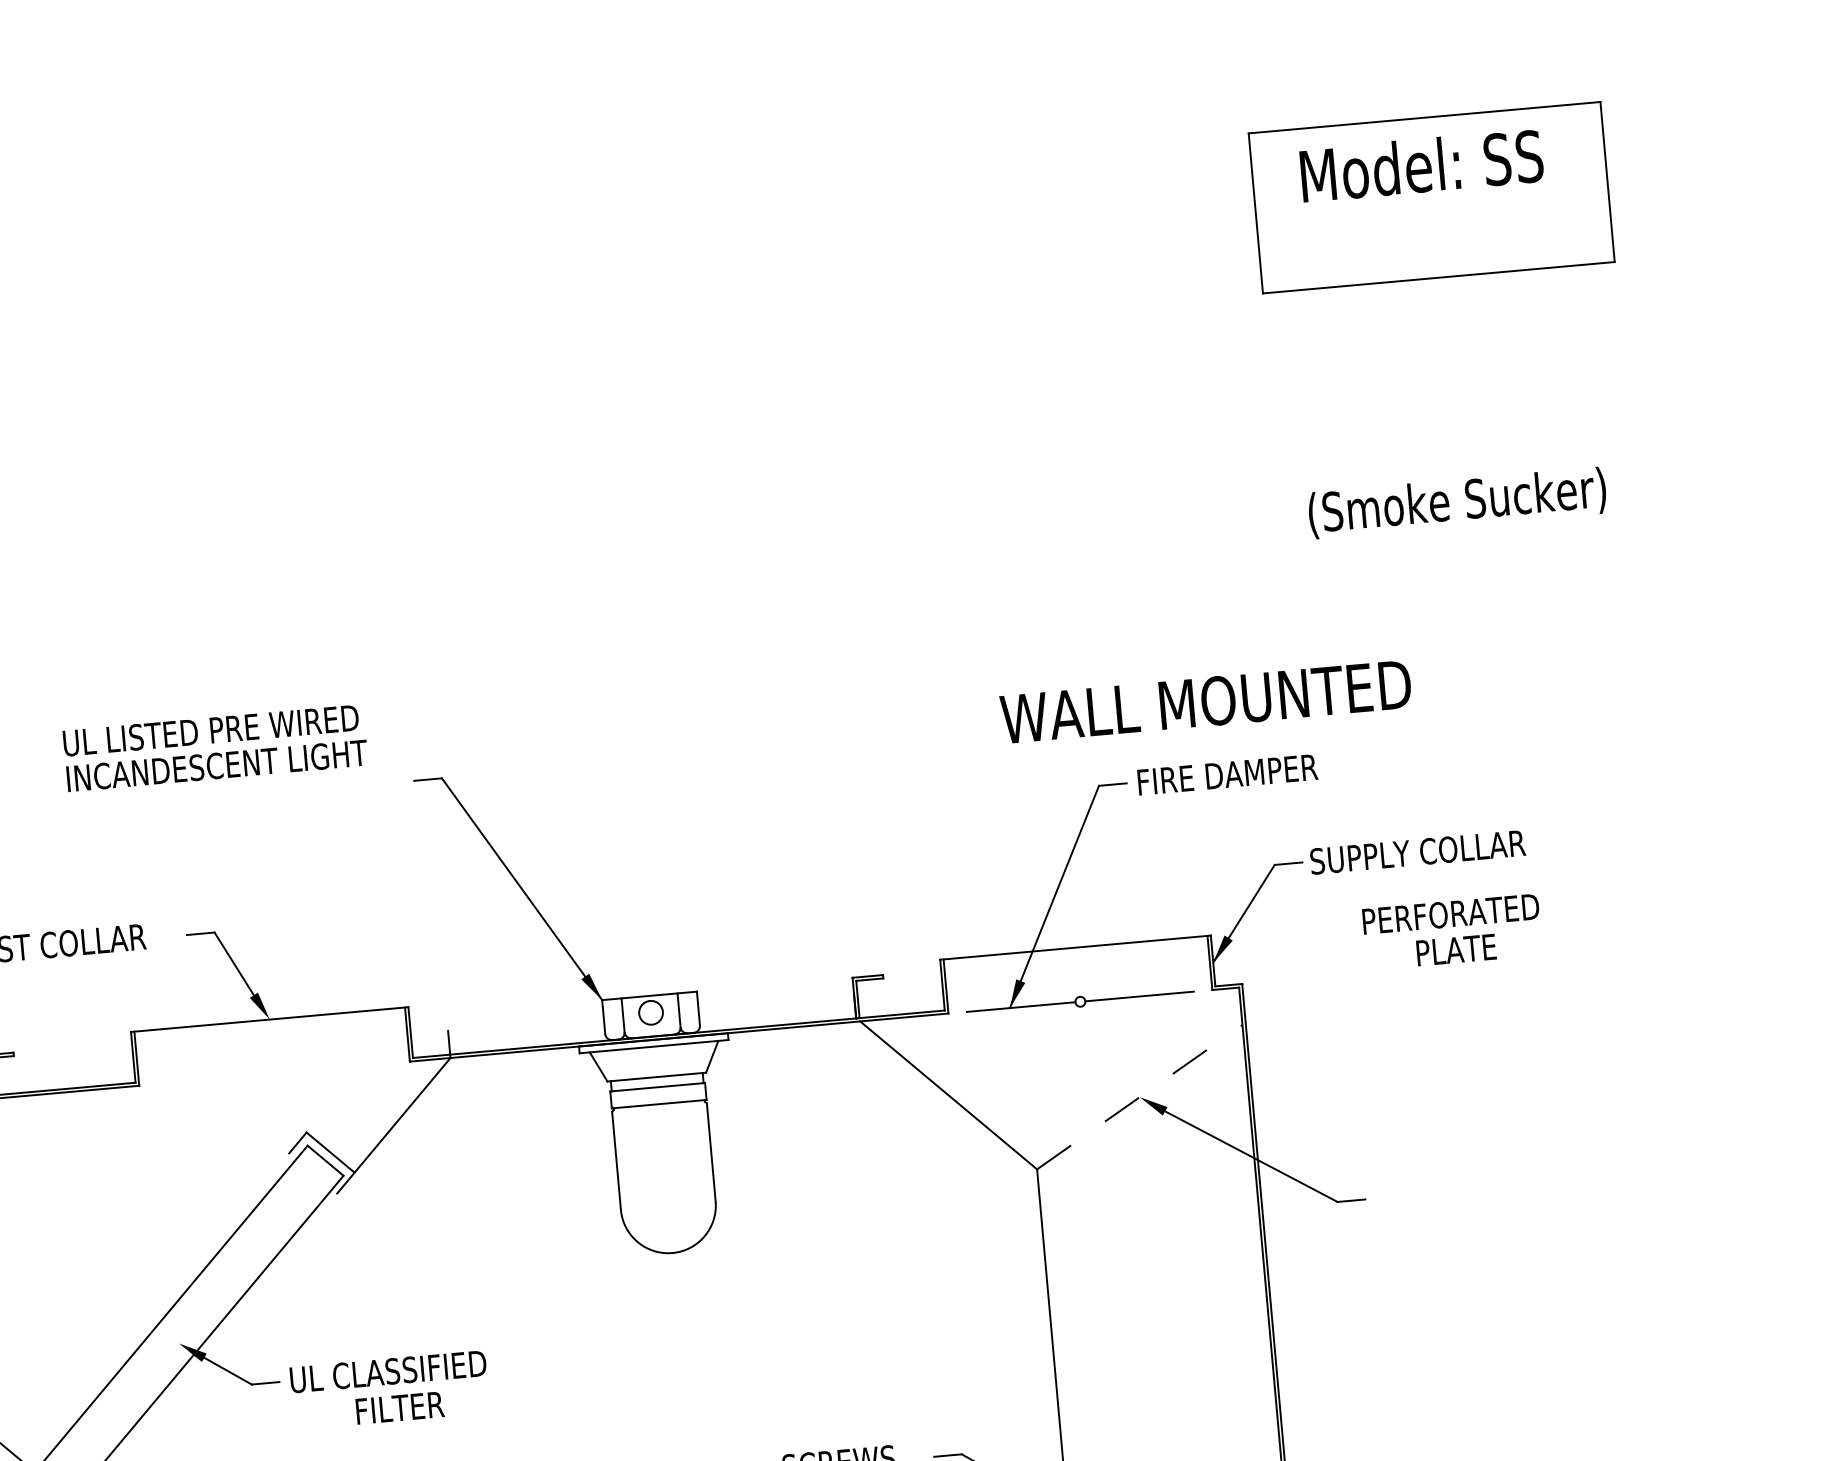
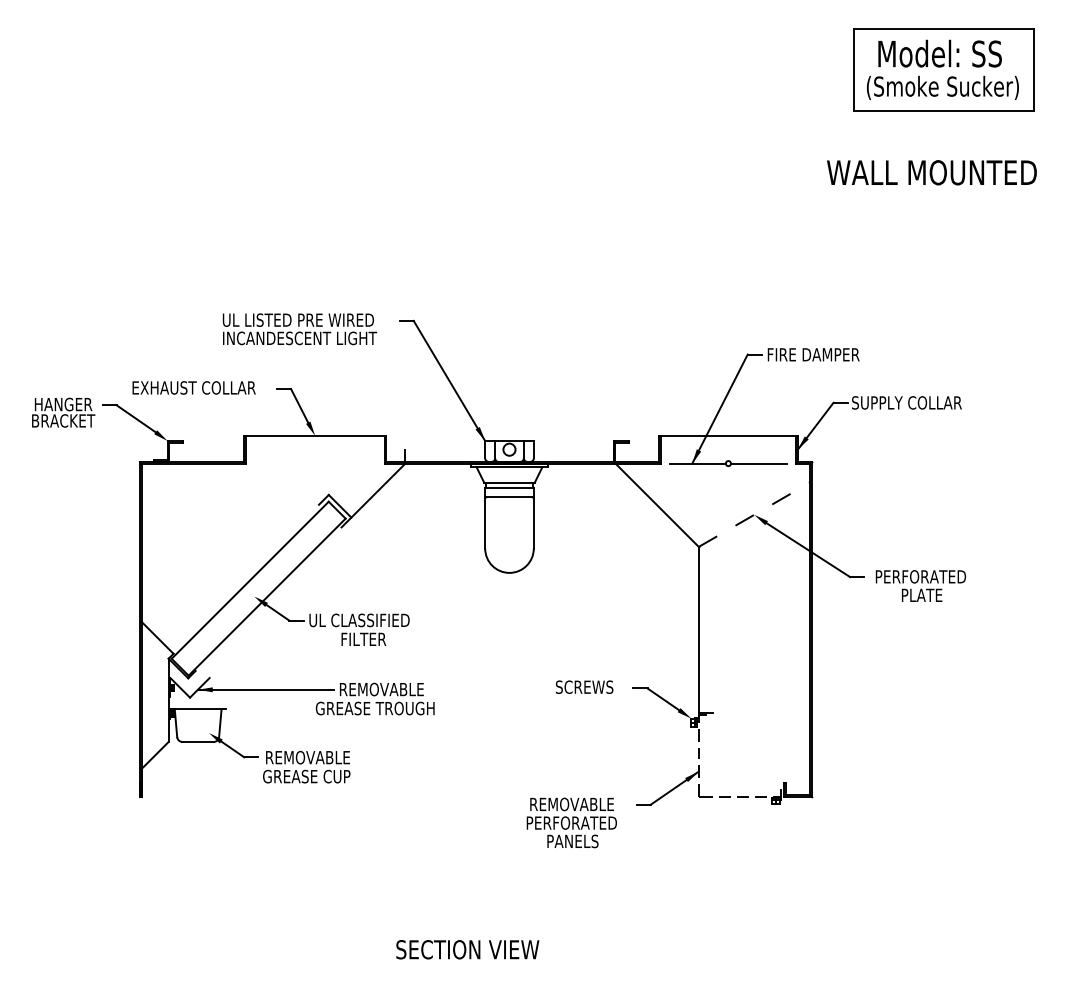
text: (1456, 502) -> (942, 87), moved
text: (1205, 701) -> (931, 172), moved
text: (214, 748) -> (299, 329), moved
text: (1451, 931) -> (920, 585), moved

